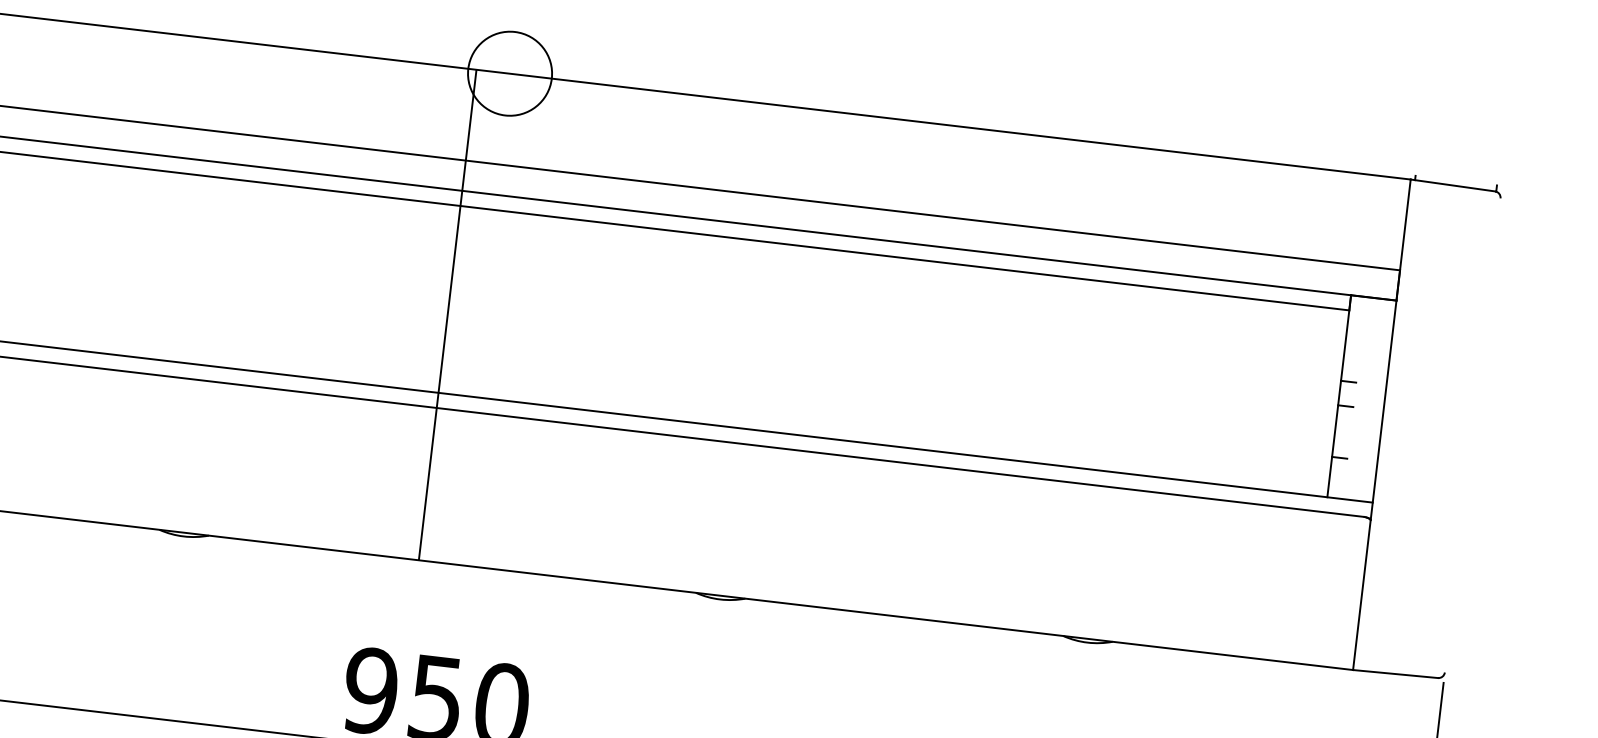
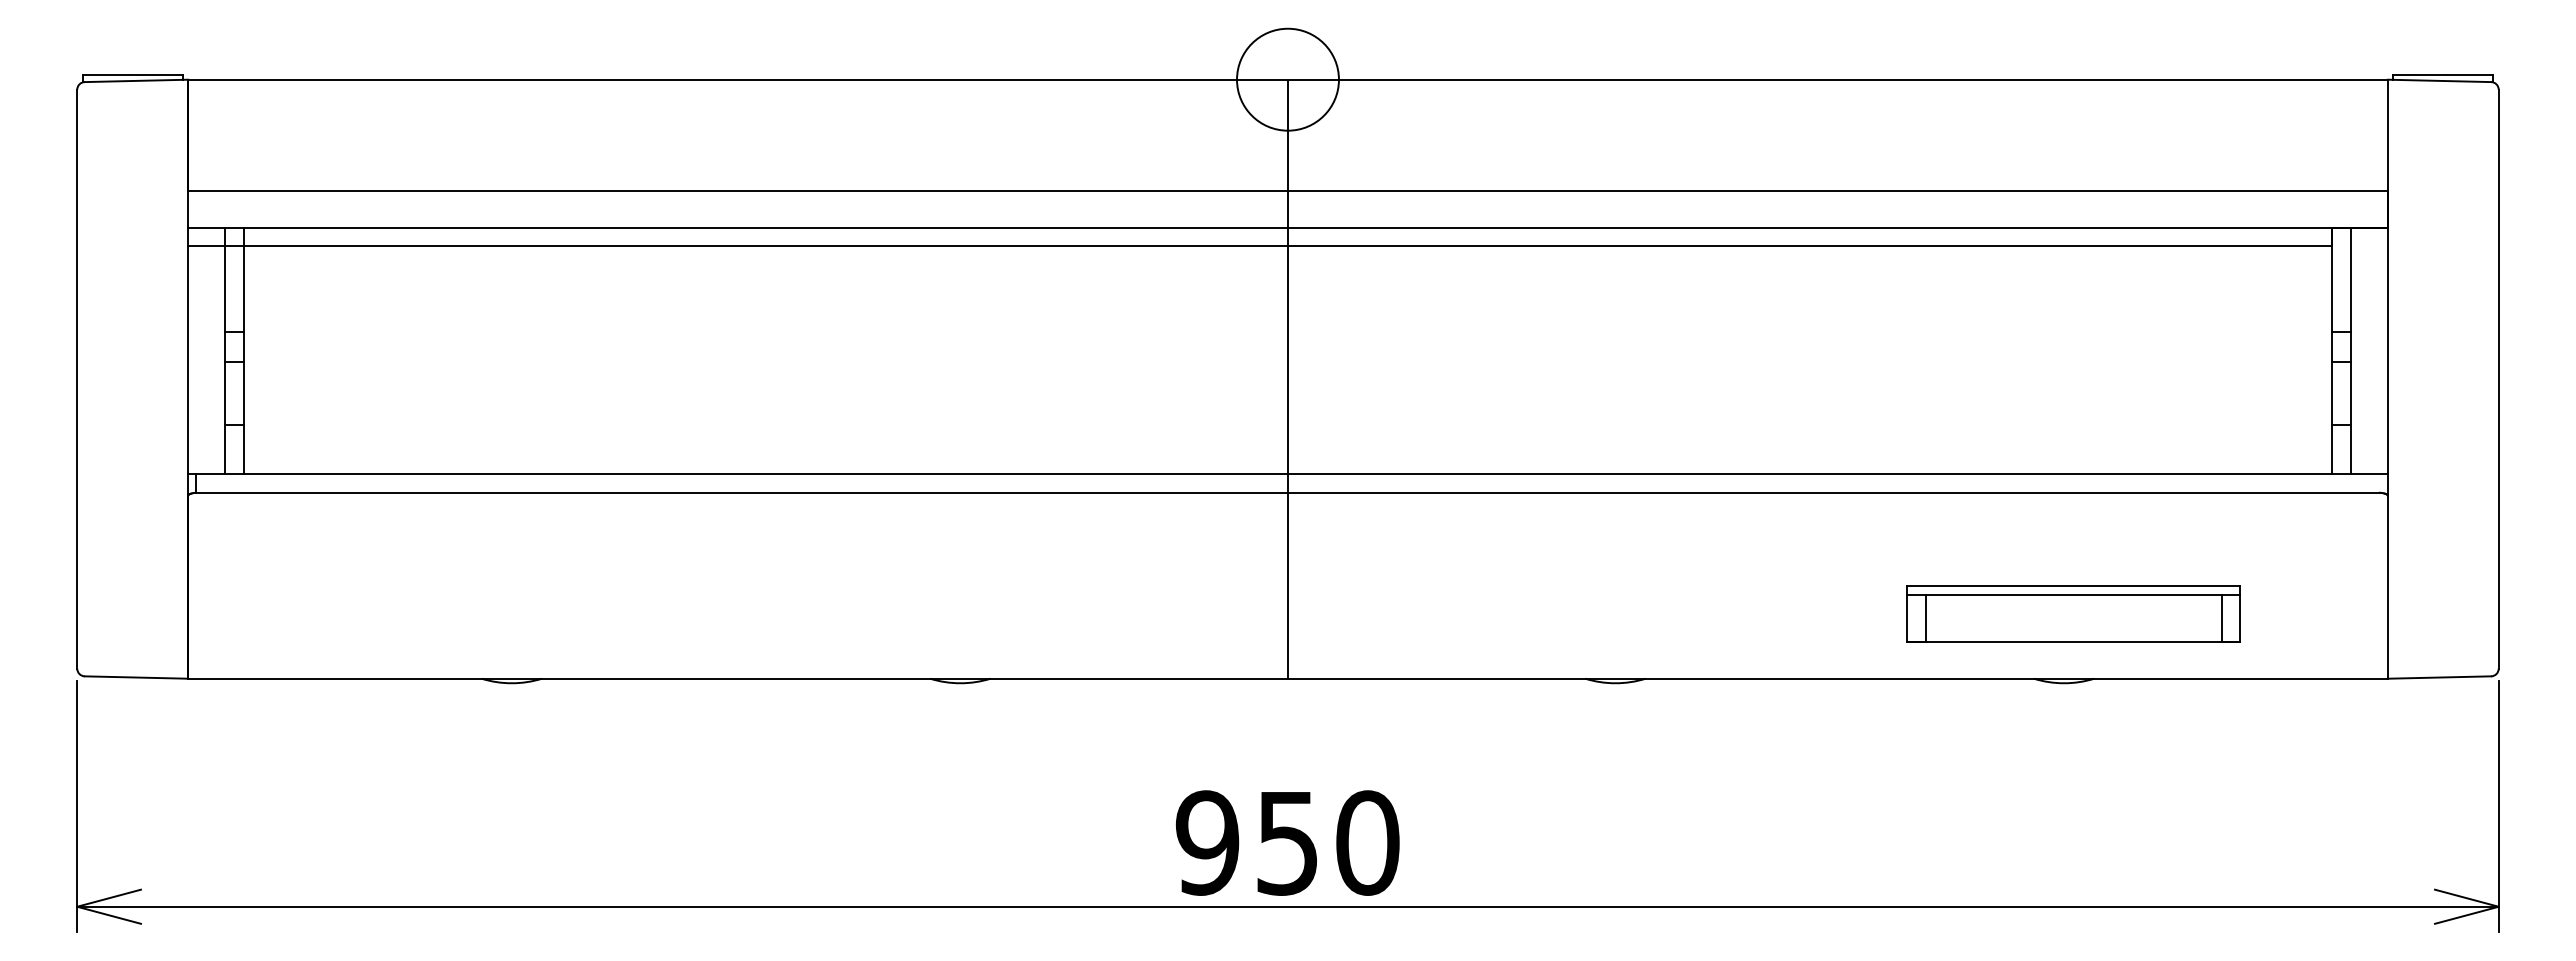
line: (1455, 180) -> (2442, 74), added
line: (447, 314) -> (1287, 378), moved
line: (1354, 397) -> (2350, 350), added
line: (1472, 434) -> (2498, 378), added
part: (1101, 586) -> (2073, 613), added

